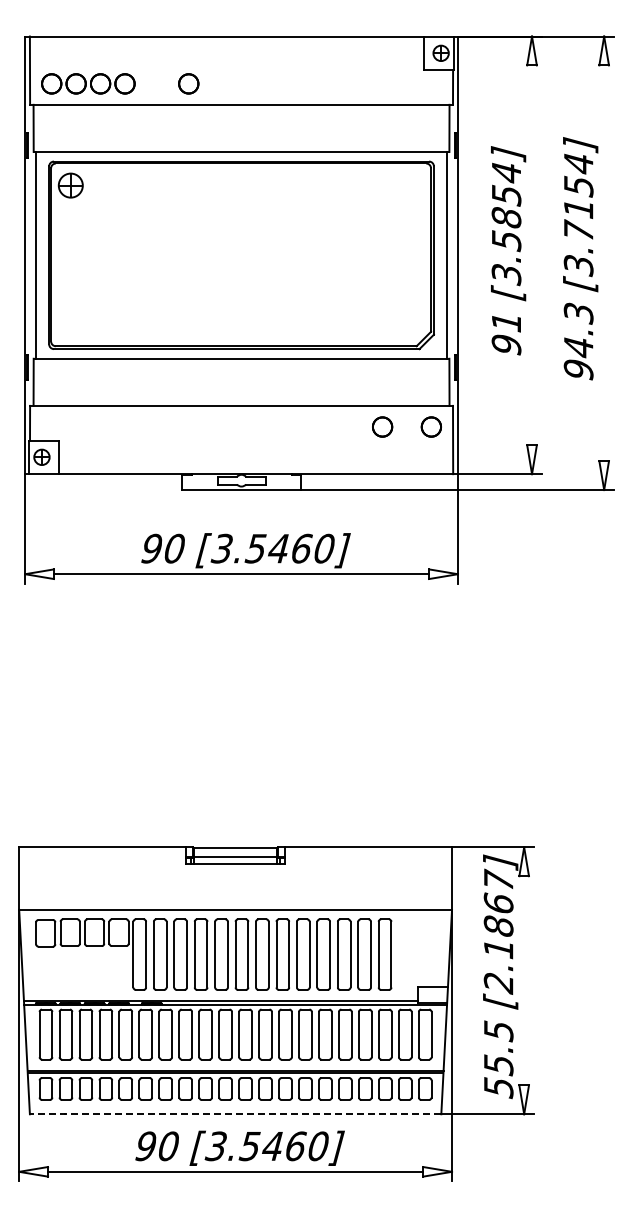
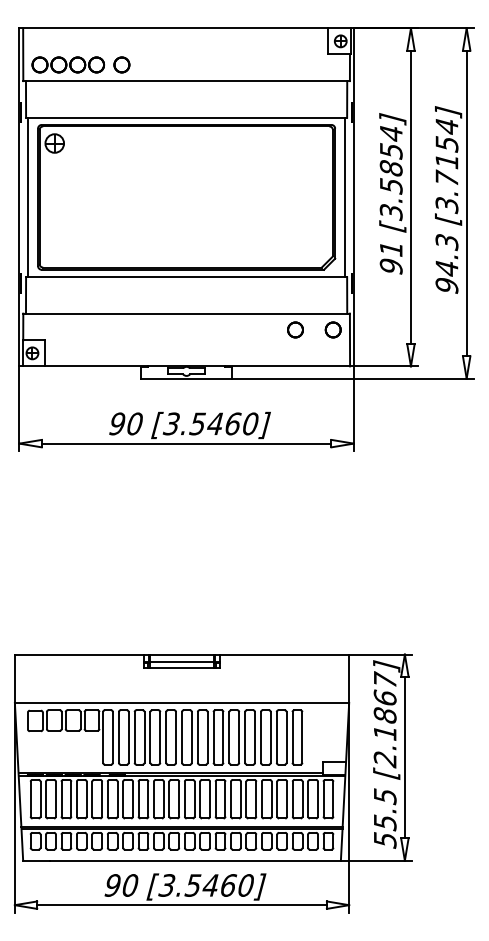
part: (188, 83) -> (121, 64), moved
line: (532, 255) -> (411, 197), added
line: (604, 263) -> (466, 203), added
line: (524, 980) -> (405, 757), added
line: (235, 1114) -> (181, 860), dashed -> solid

